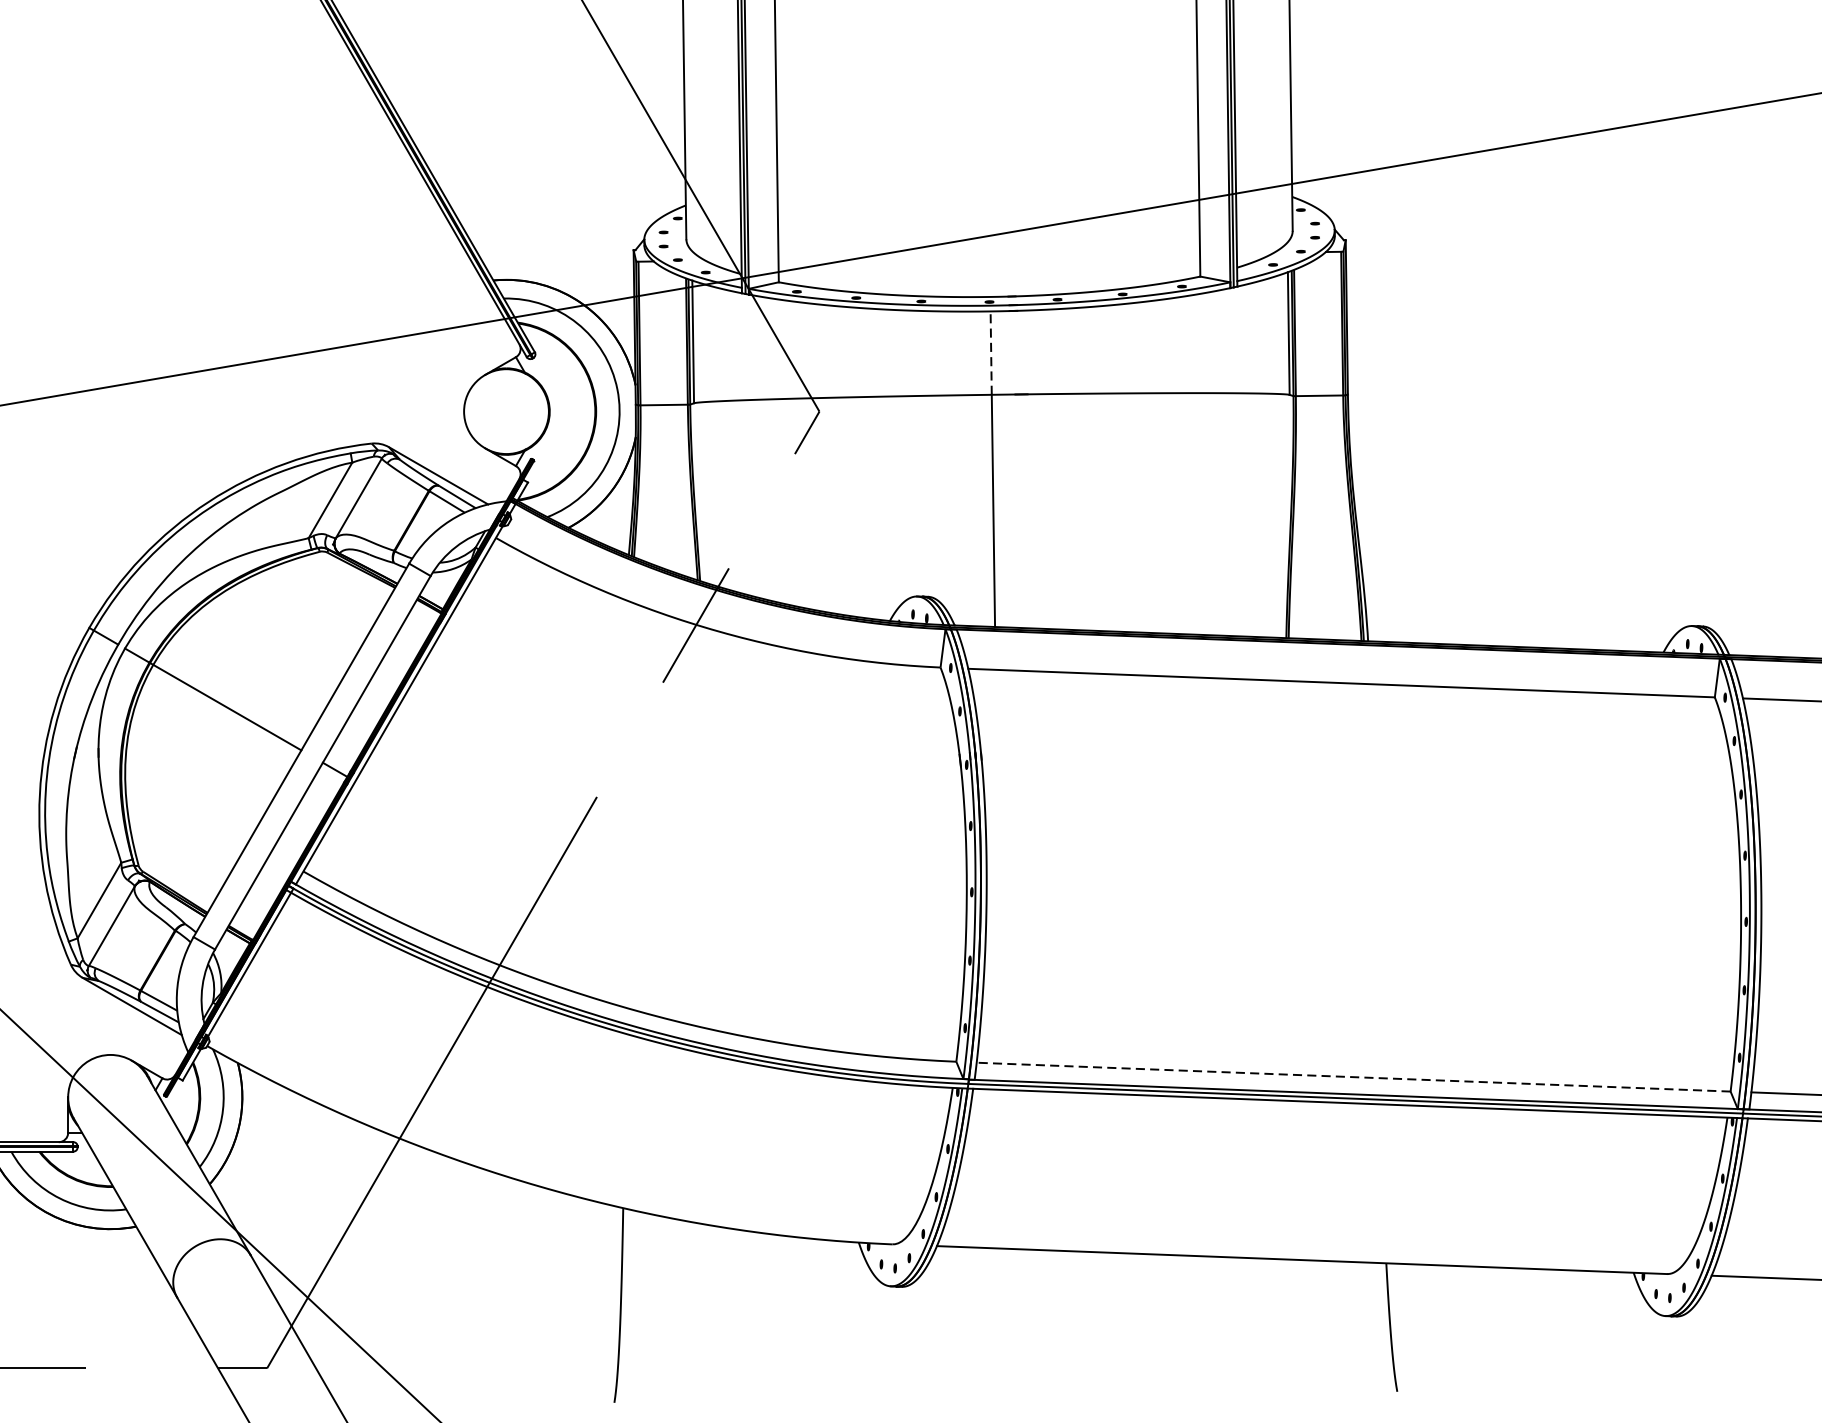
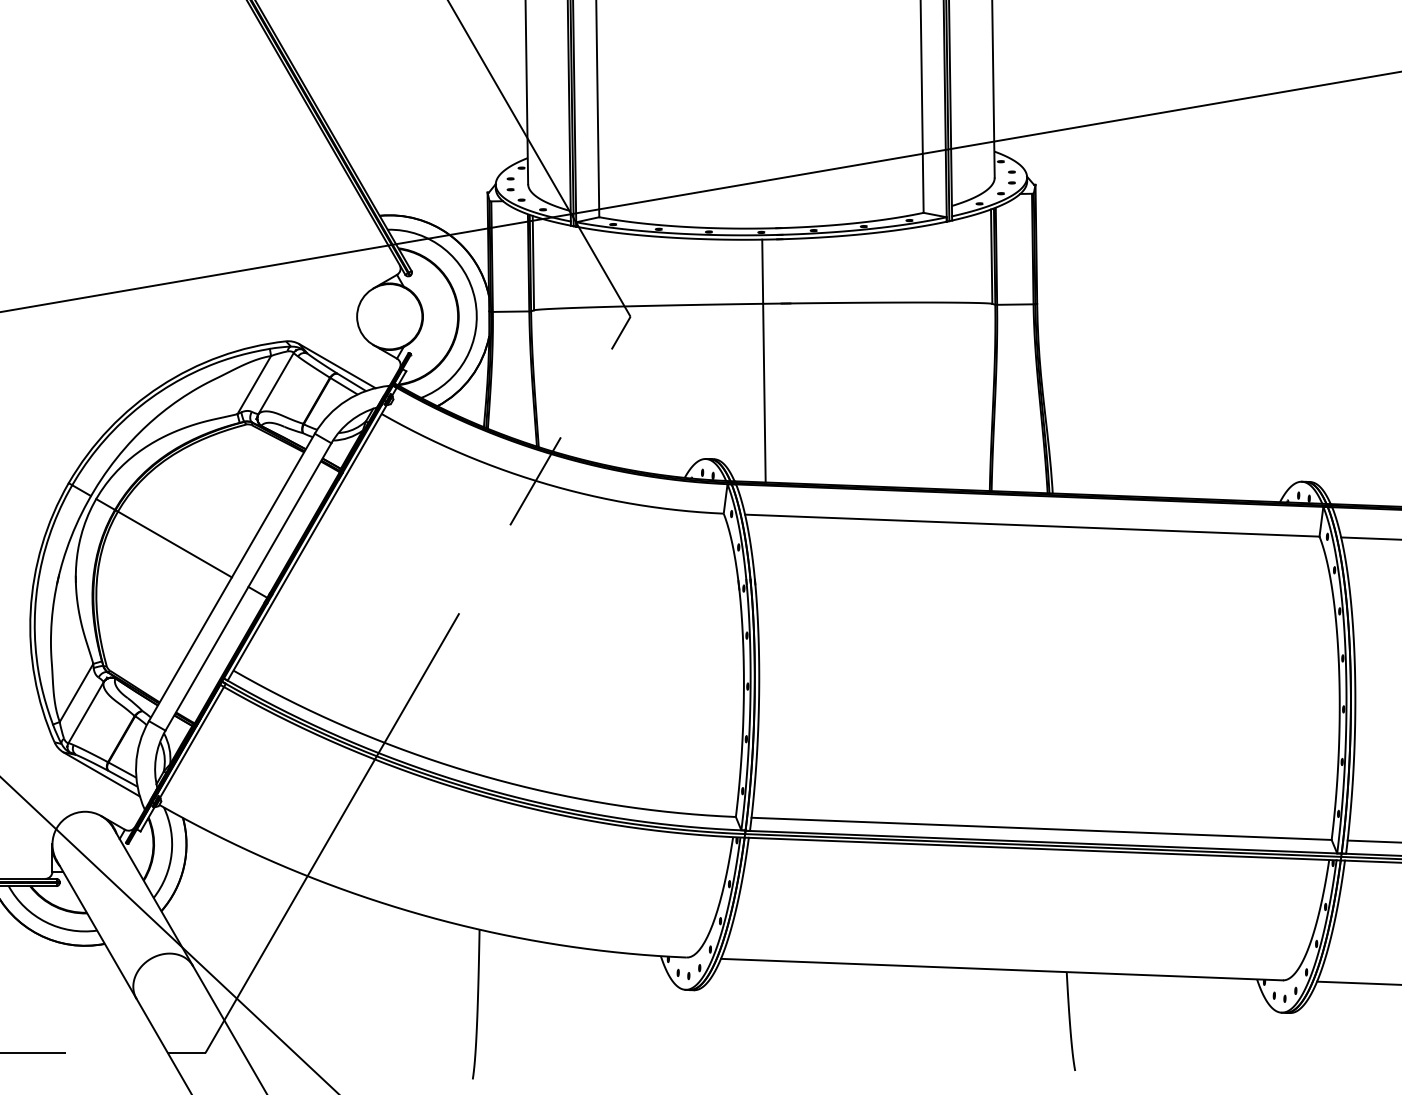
line: (990, 352) -> (762, 271), dashed -> solid
line: (1353, 1076) -> (1041, 828), dashed -> solid

